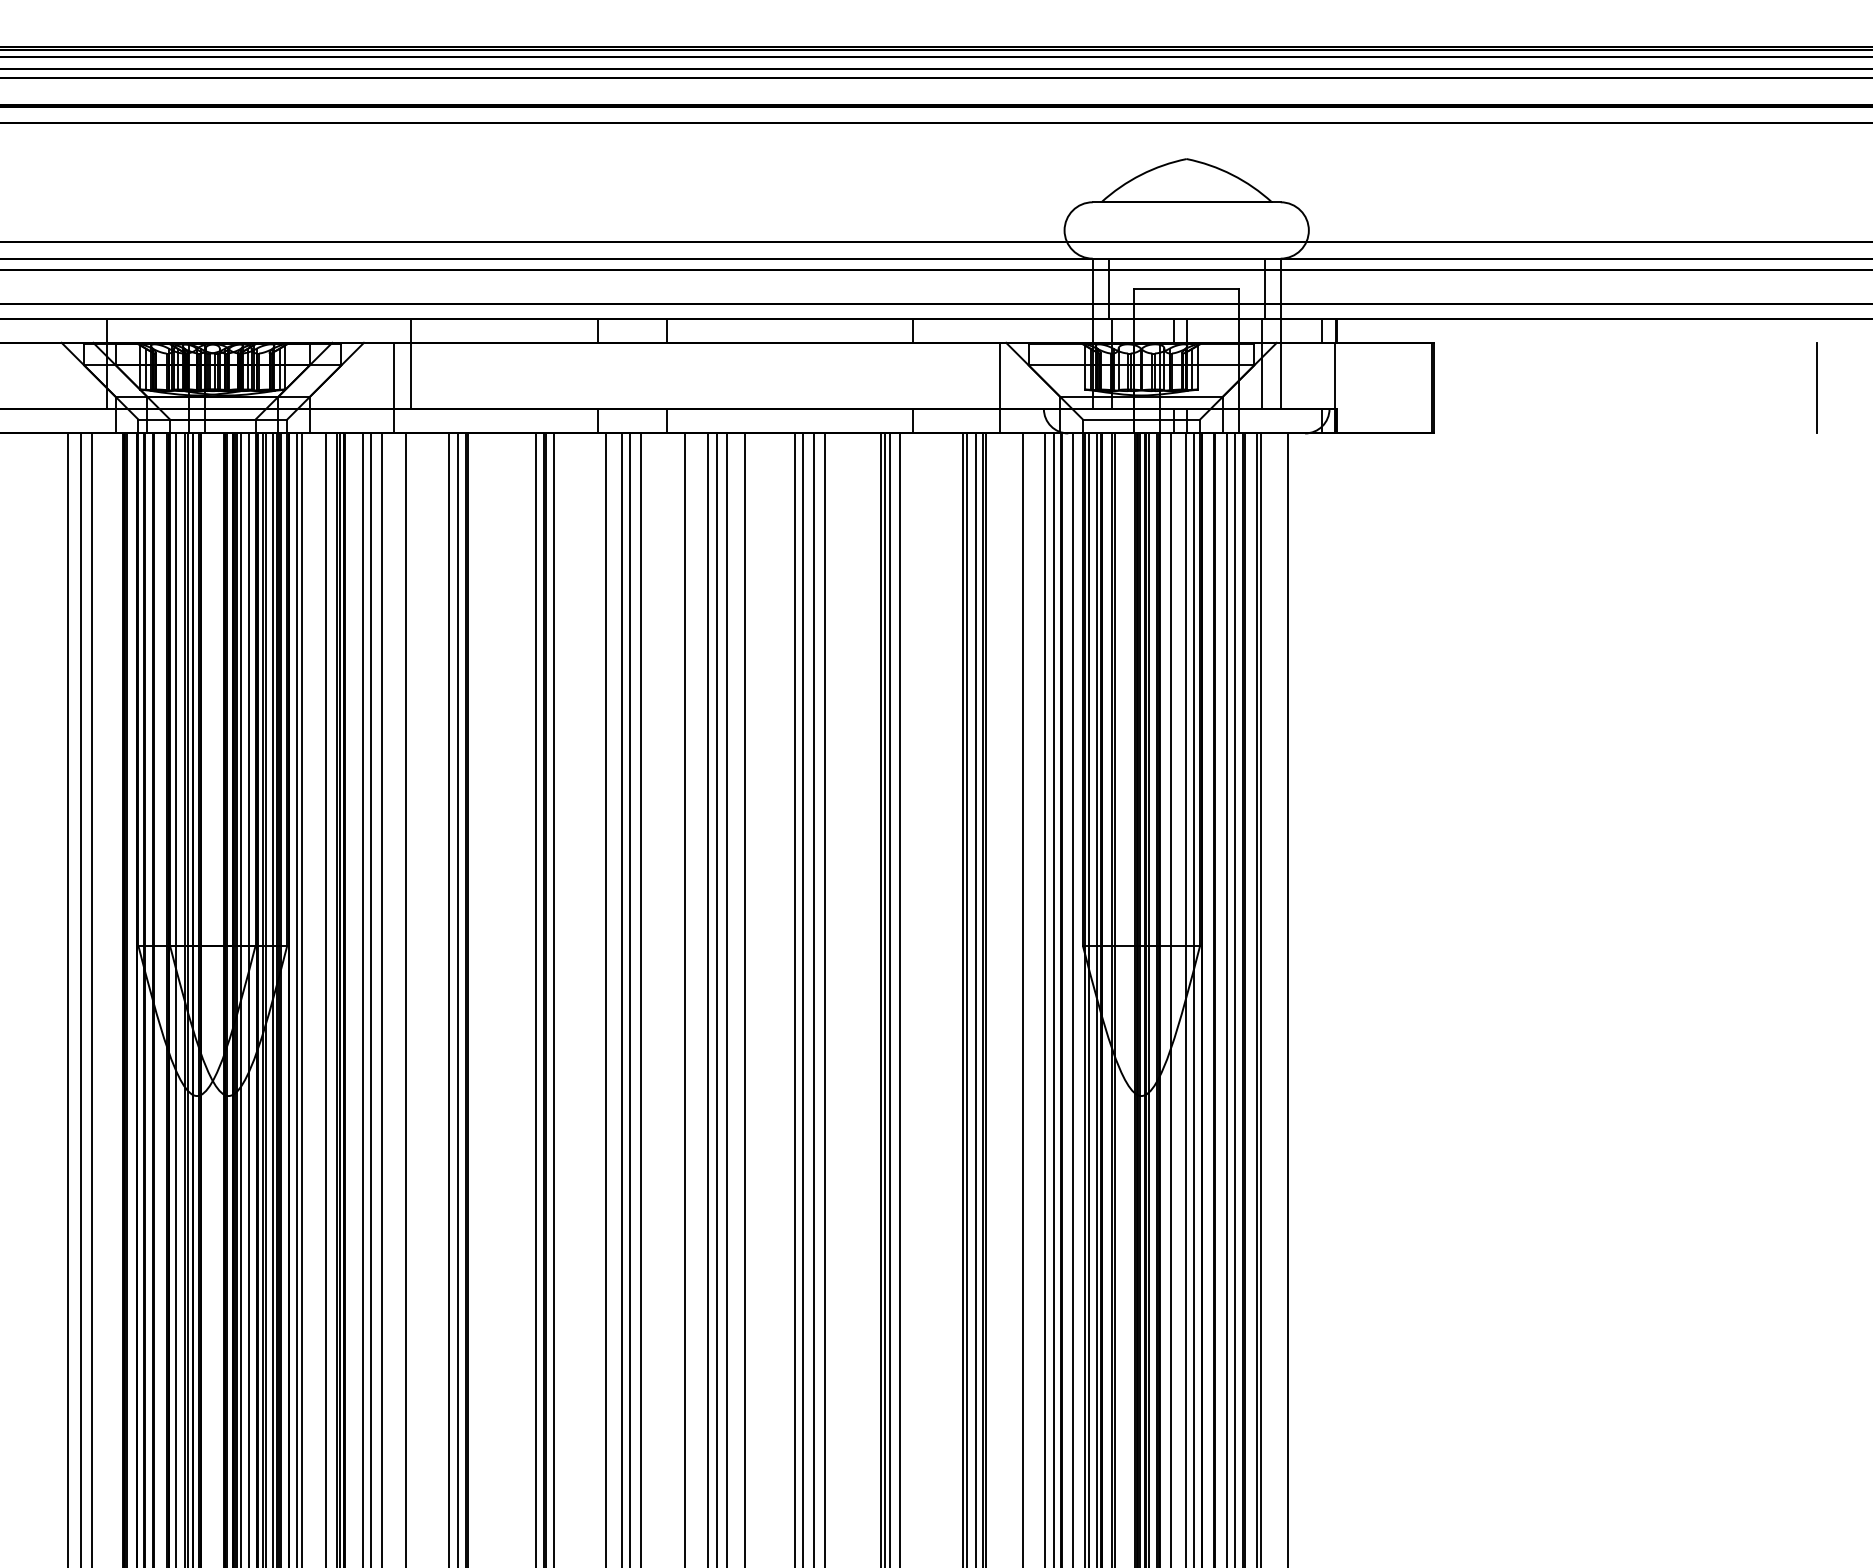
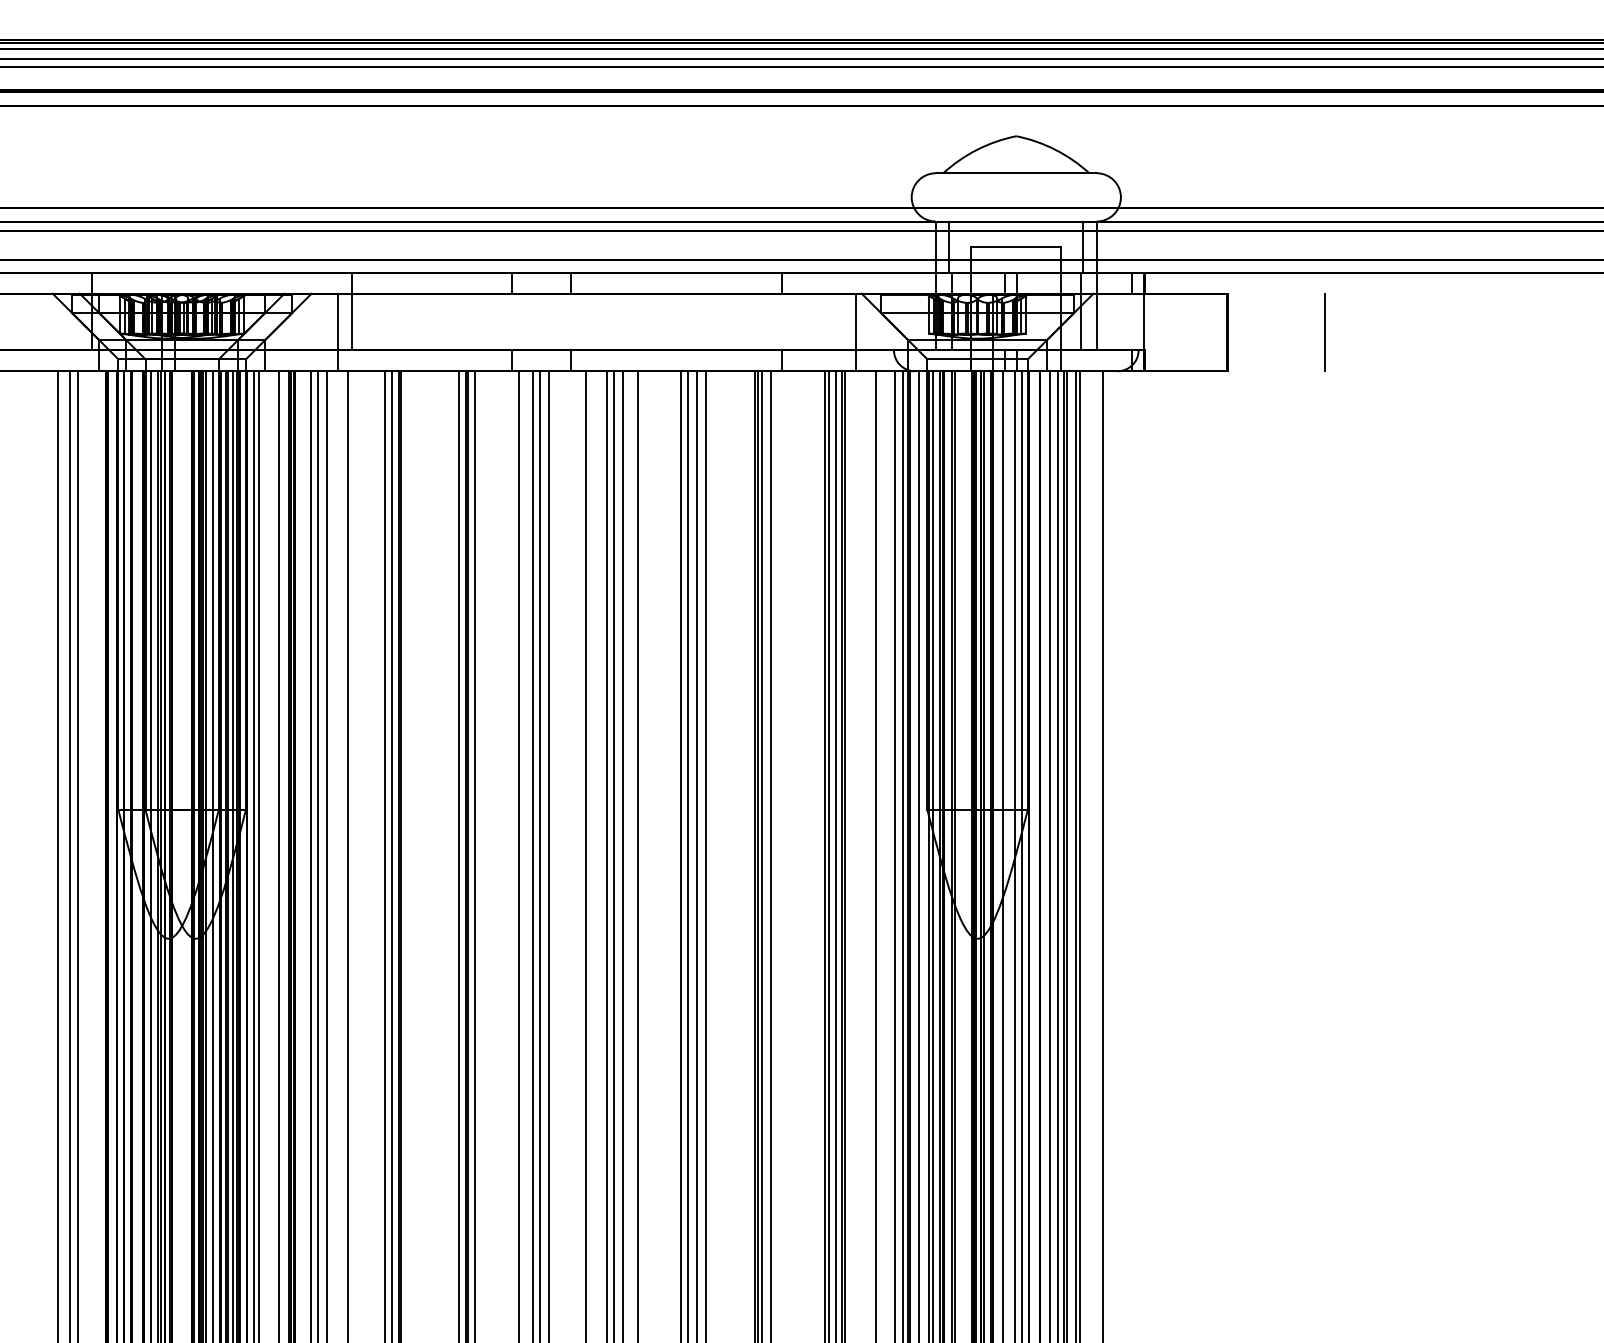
line: (1816, 387) -> (1324, 331), moved

